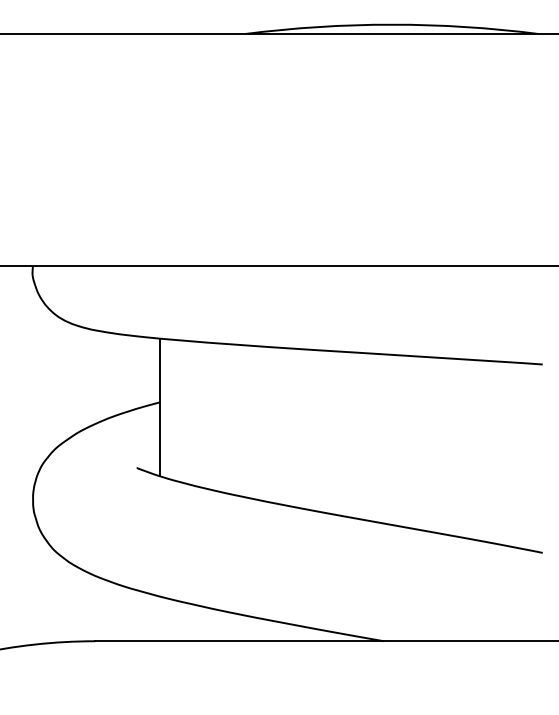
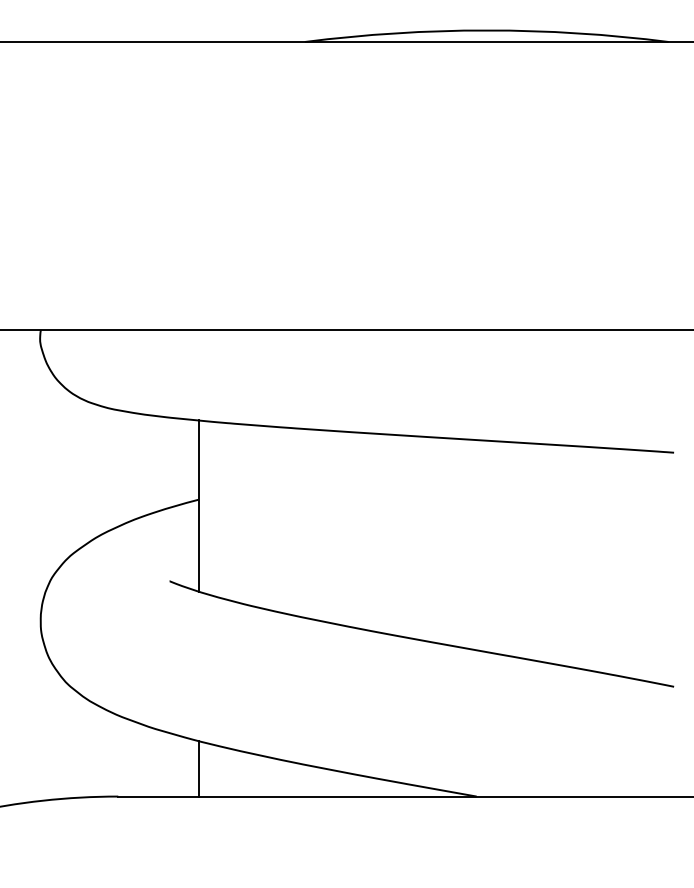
line: (159, 618) -> (198, 768), added

